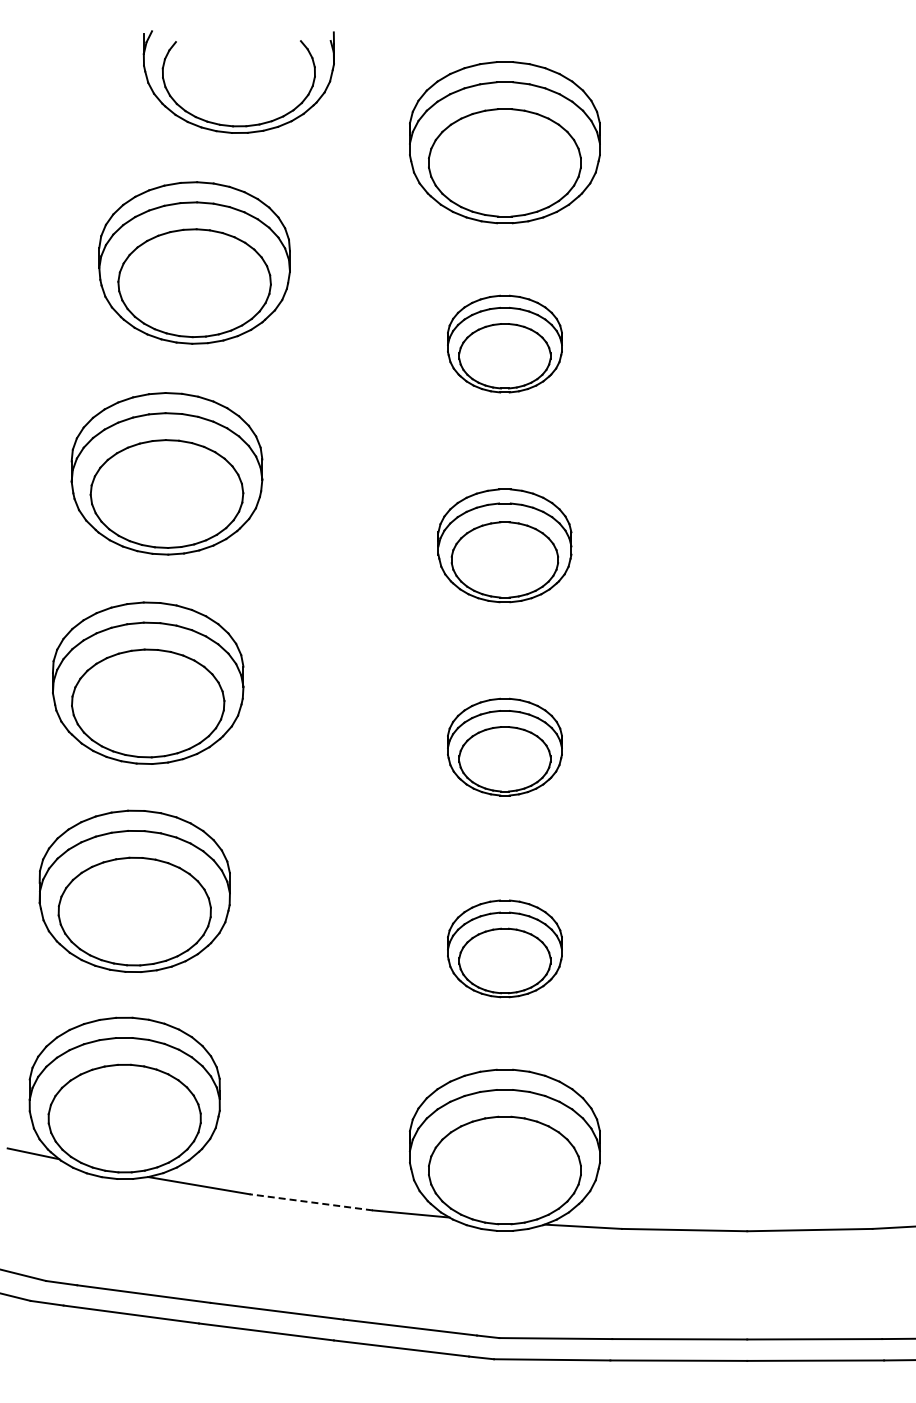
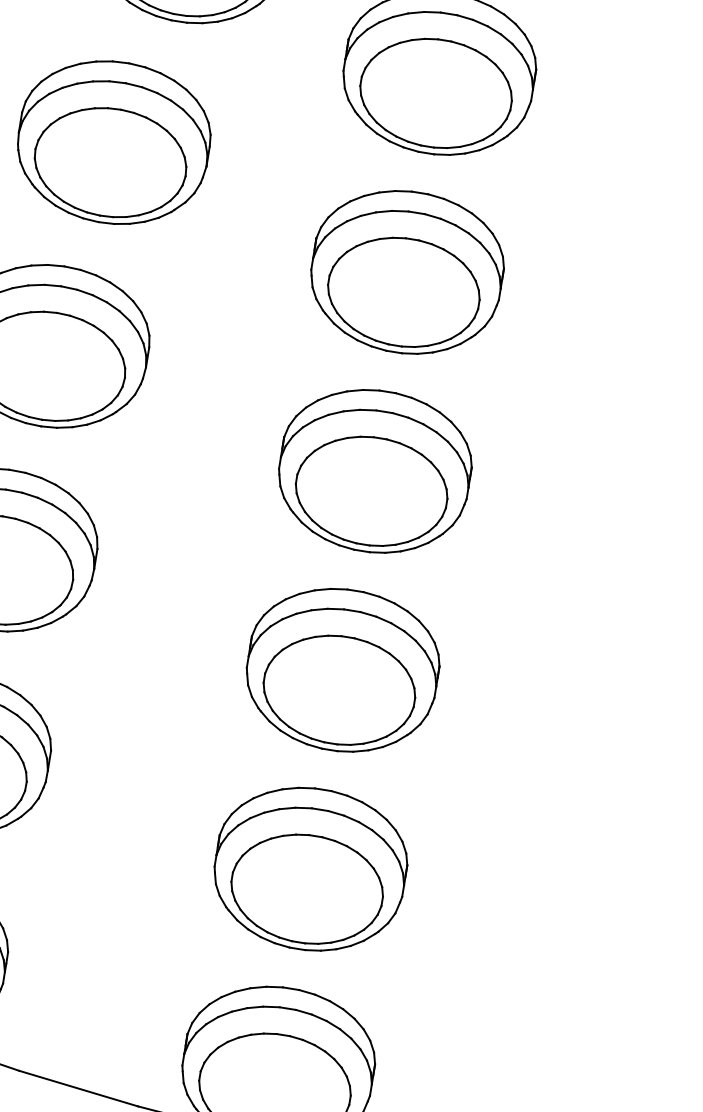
part: (504, 343) -> (406, 271), size x1.67
part: (504, 545) -> (374, 471), size x1.43
part: (504, 746) -> (342, 669), size x1.67
part: (504, 948) -> (310, 868), size x1.67
line: (310, 1202) -> (77, 1088), dashed -> solid

